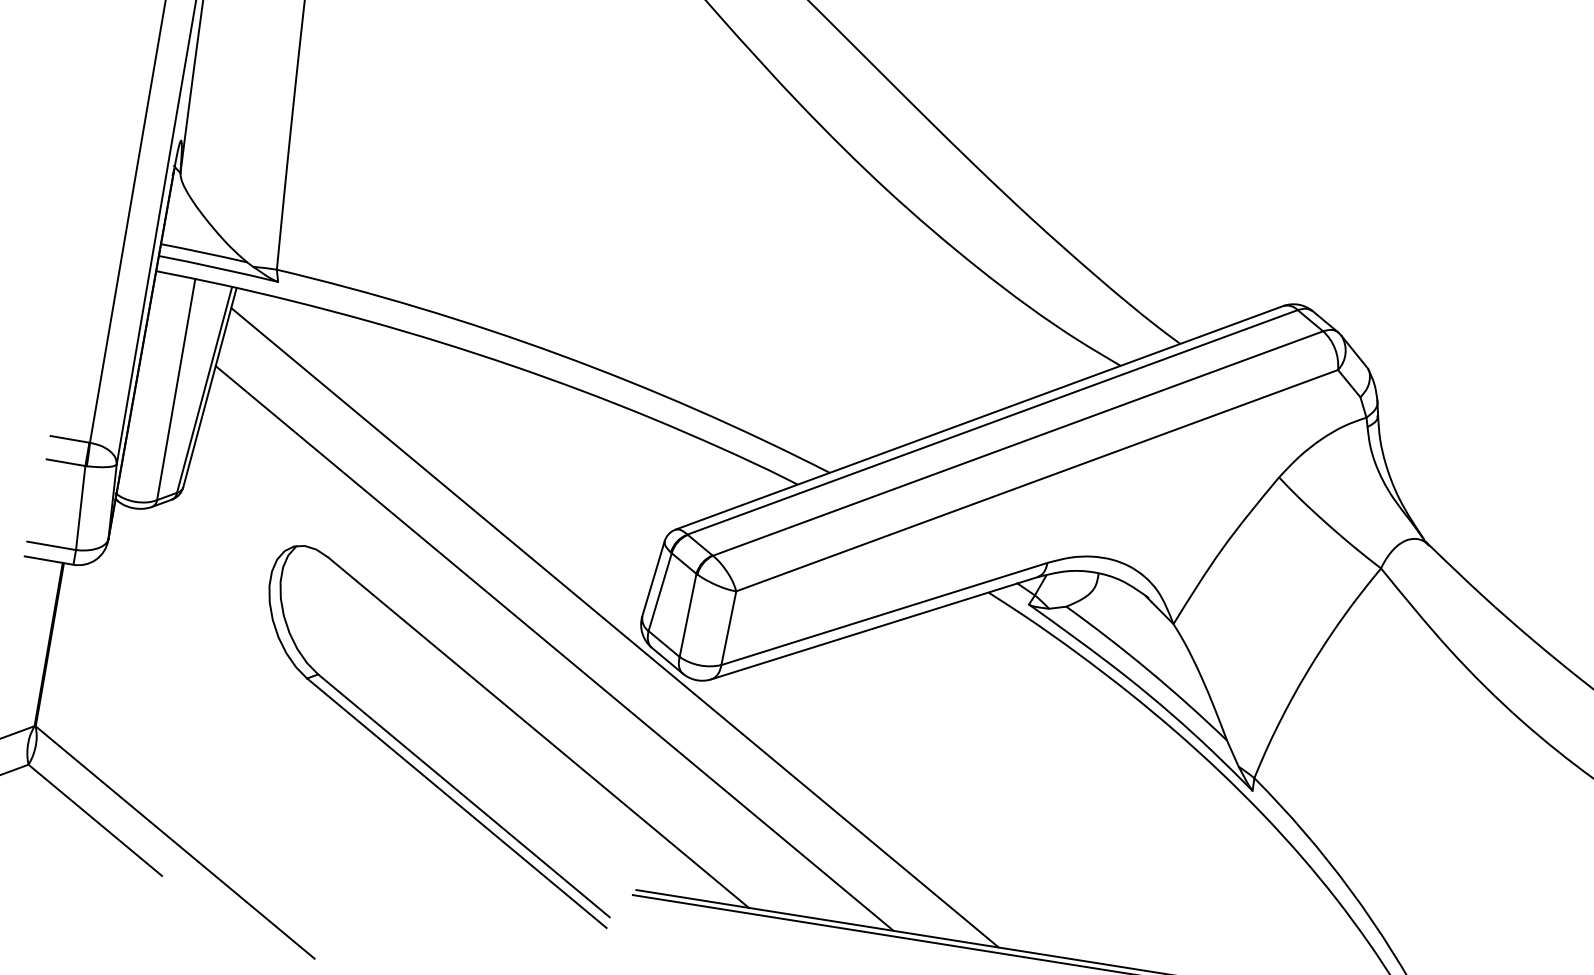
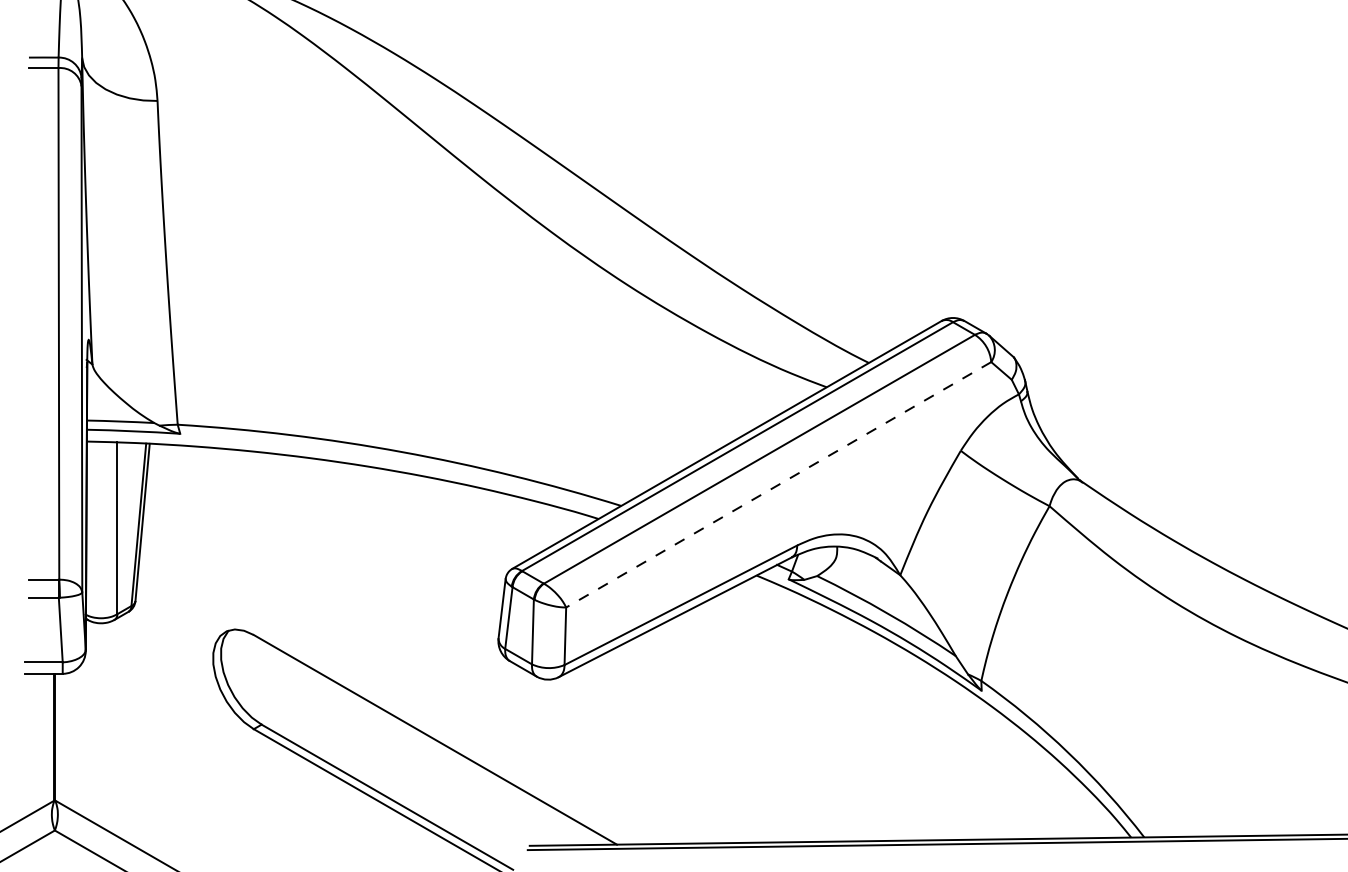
line: (1036, 481) -> (778, 485), solid -> dashed
line: (615, 627) -> (479, 650), removed
line: (554, 648) -> (436, 674), removed

